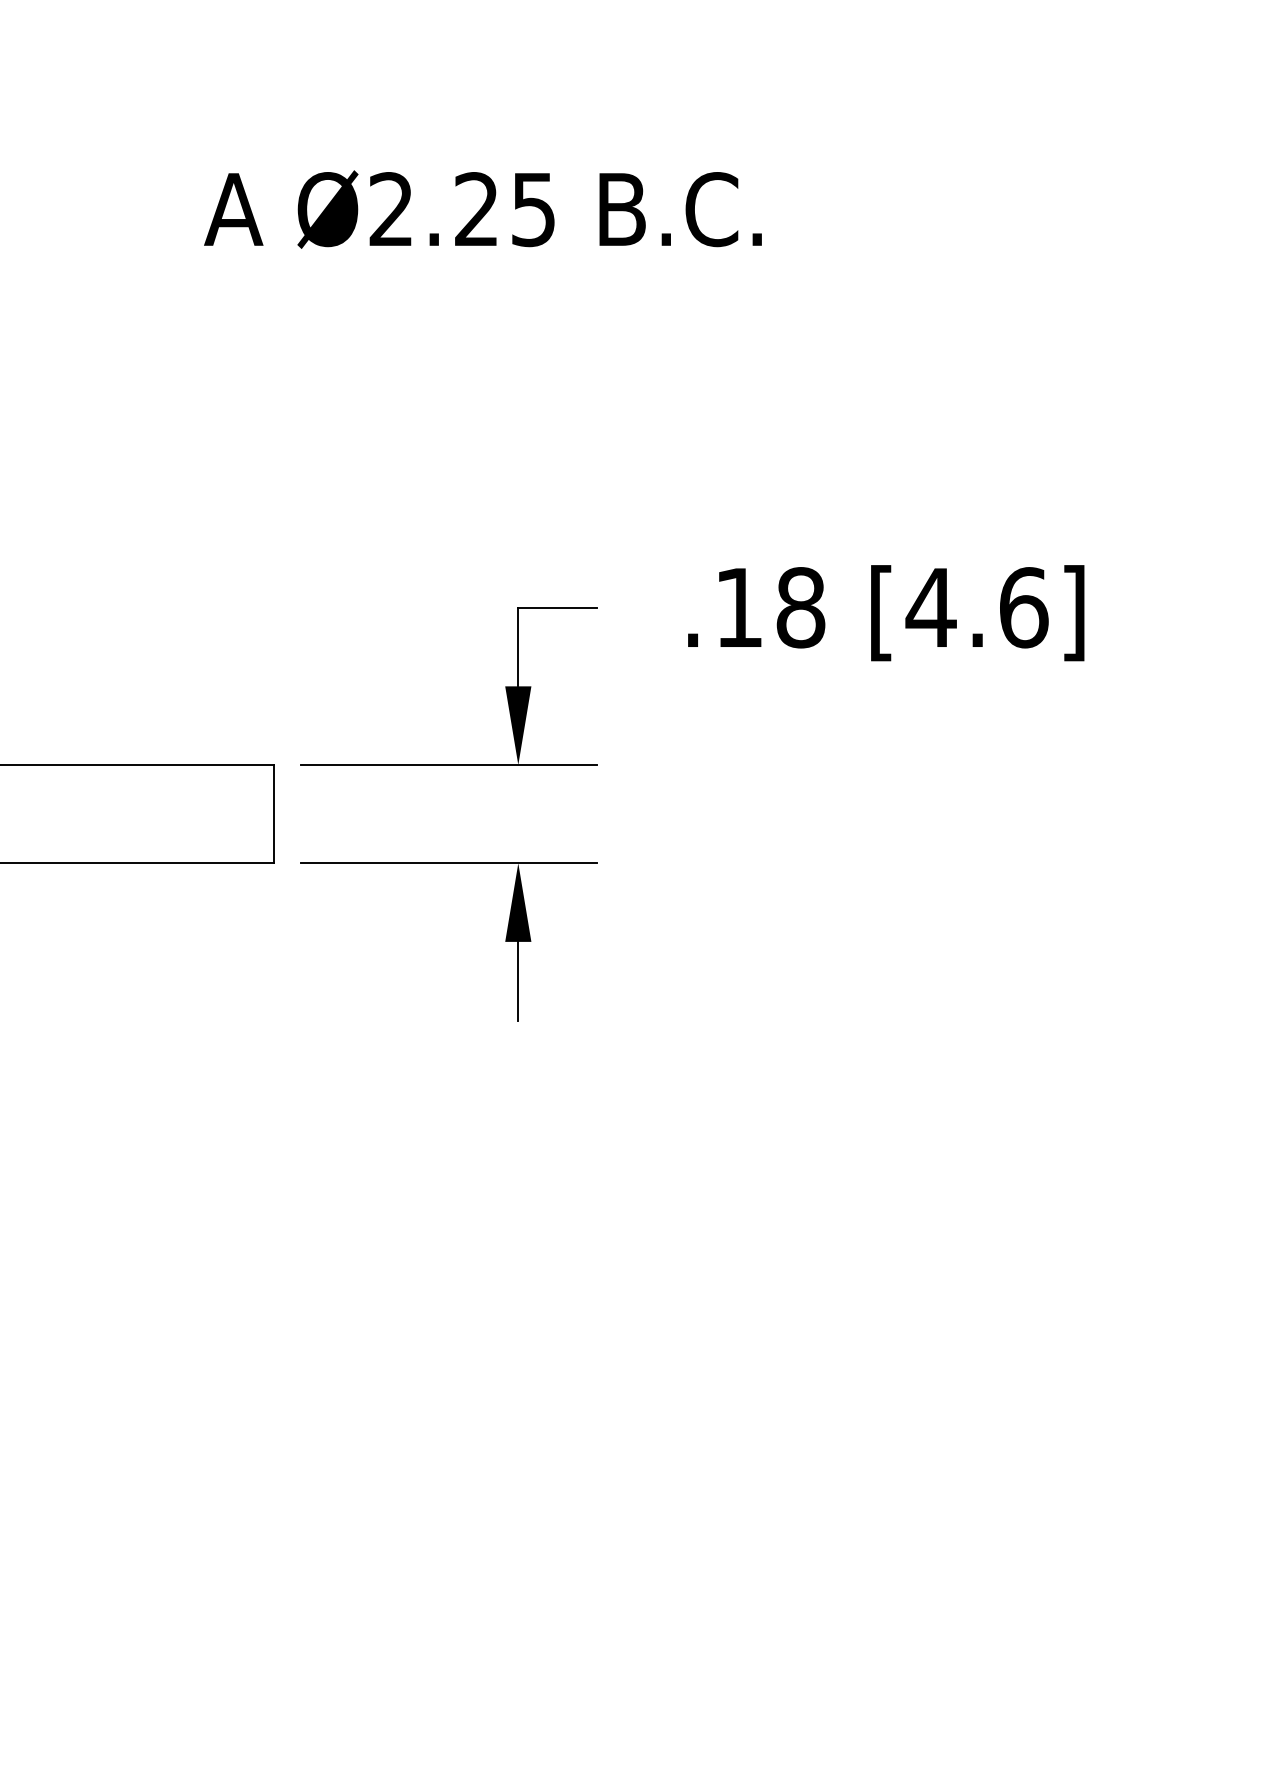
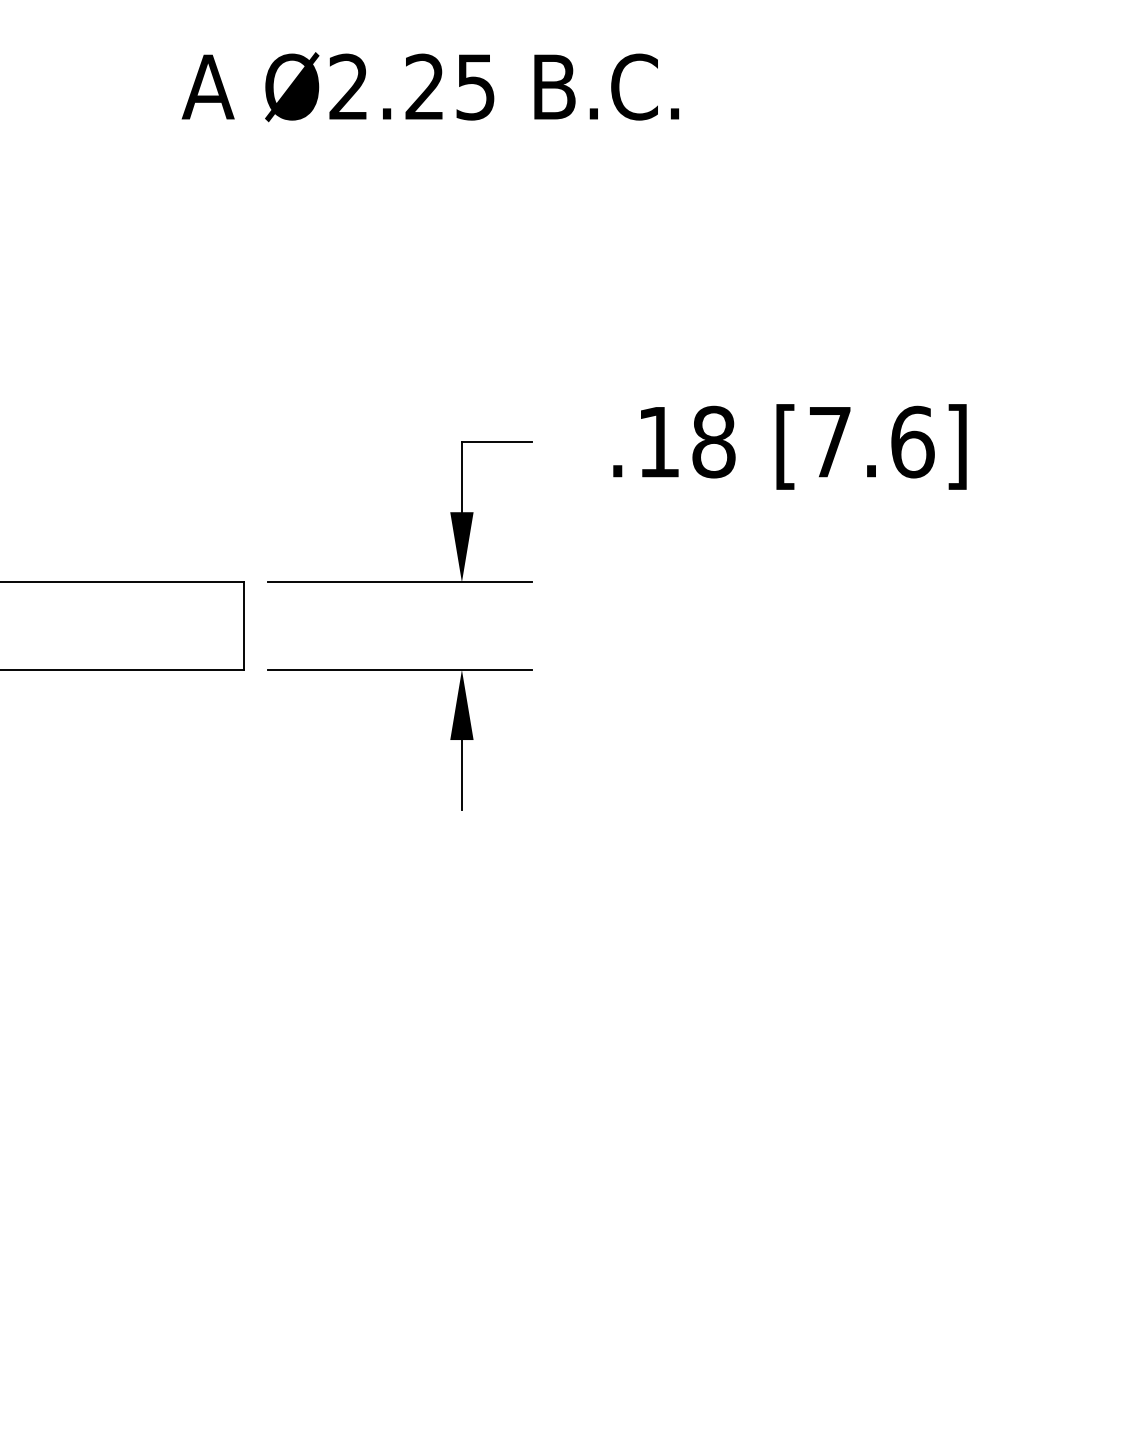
text: (930, 607) -> (829, 441), [4.6] -> [7.6]

